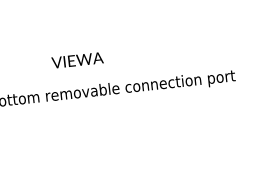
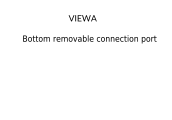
text: (77, 60) -> (82, 18), moved

